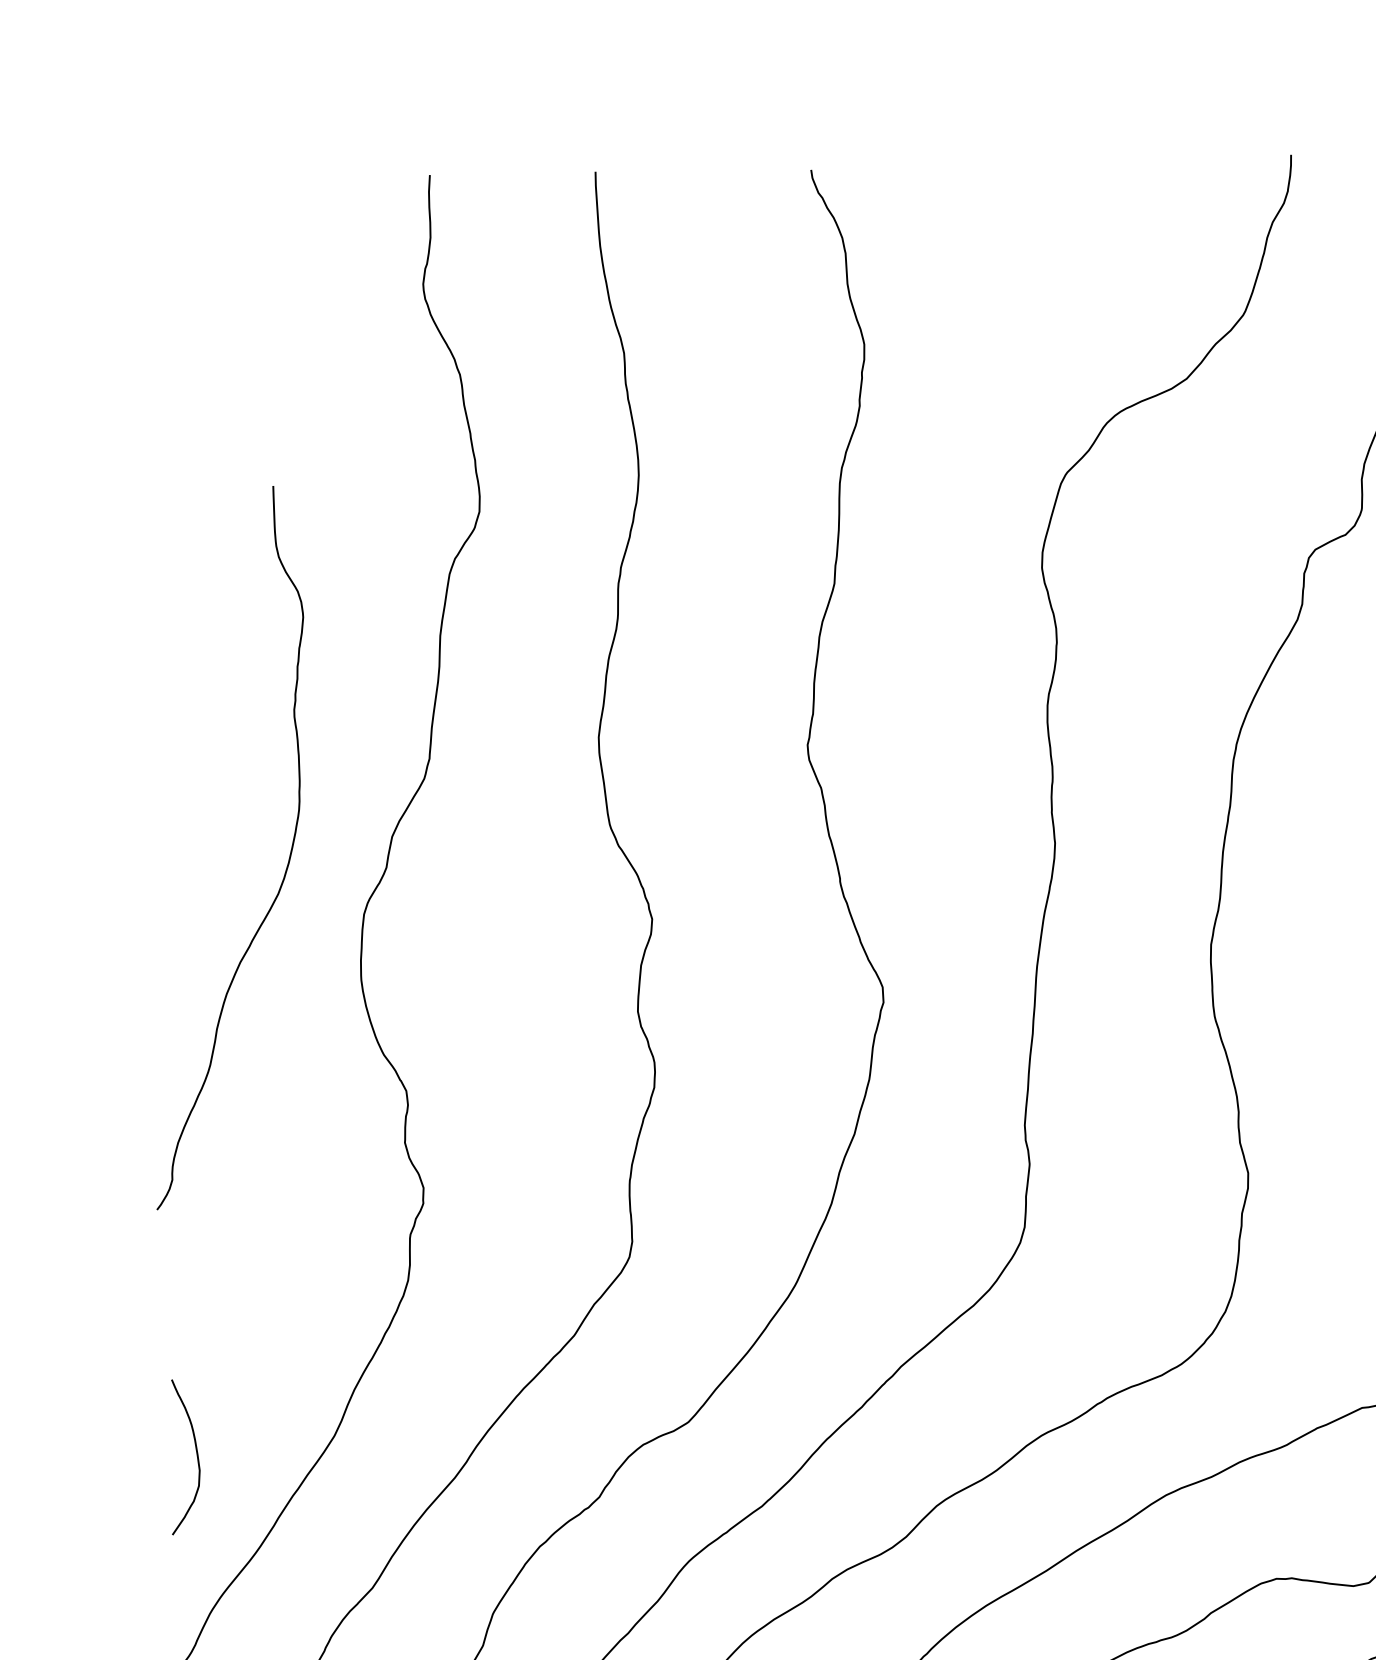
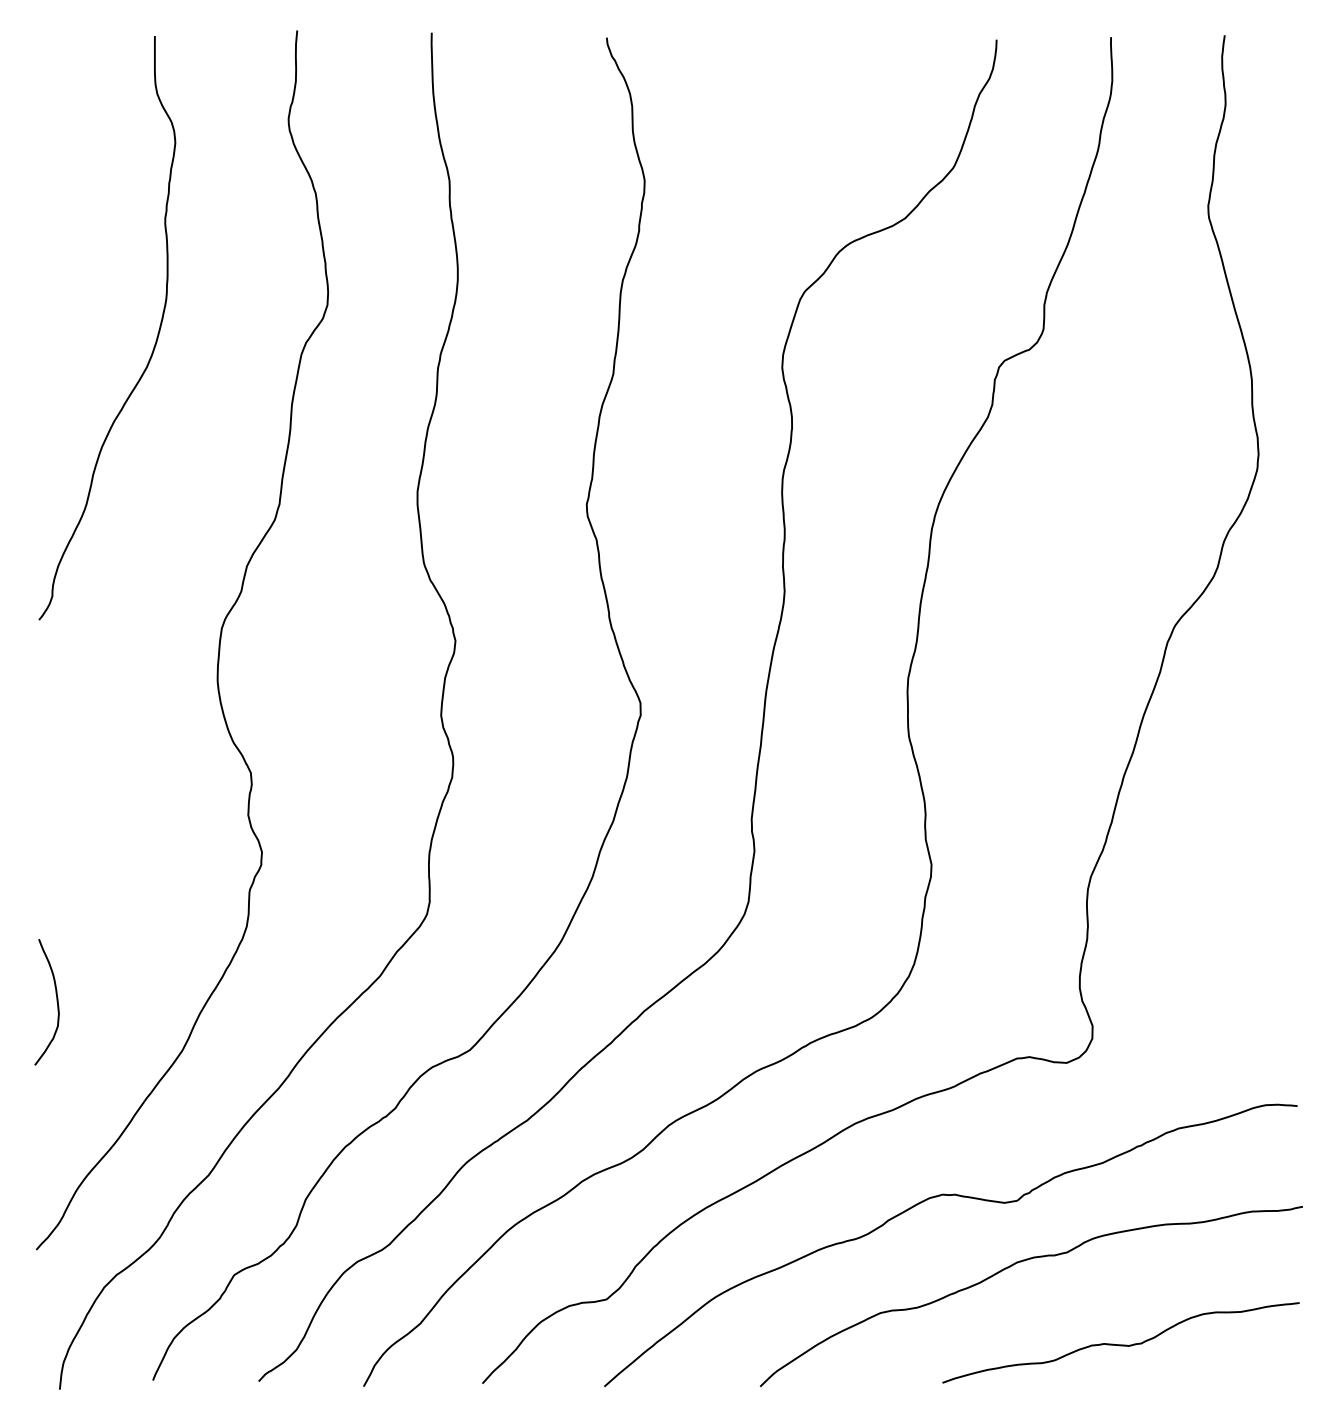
curve: (287, 860) -> (155, 340), moved
curve: (196, 1456) -> (56, 1002), moved

